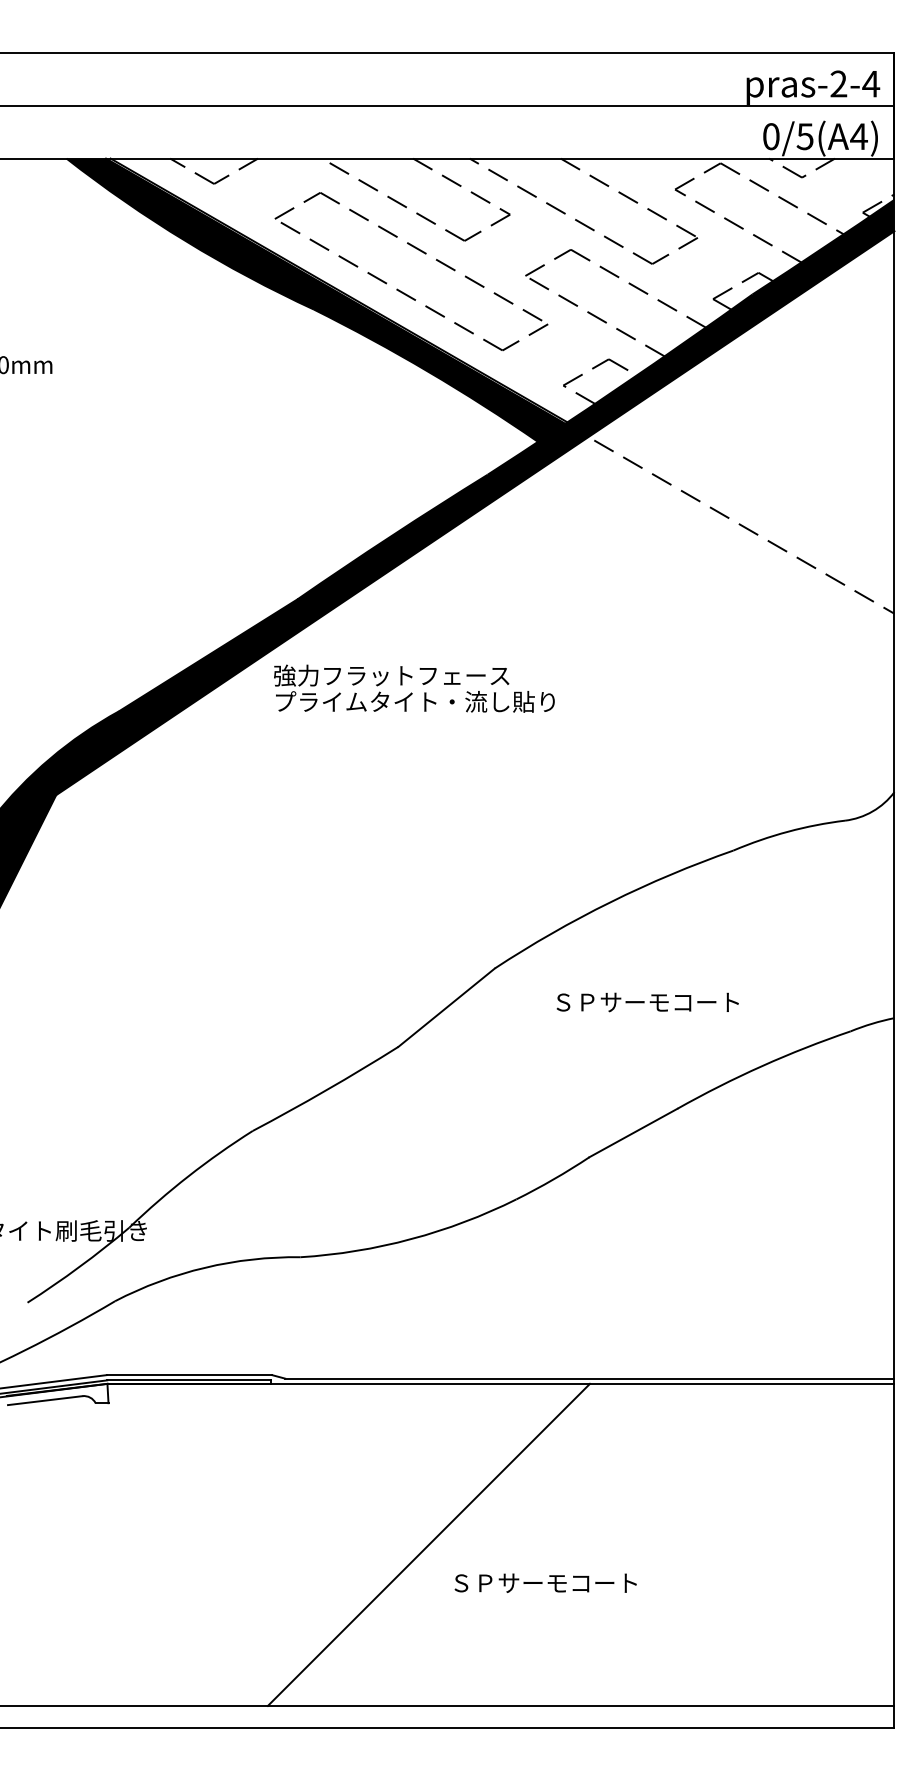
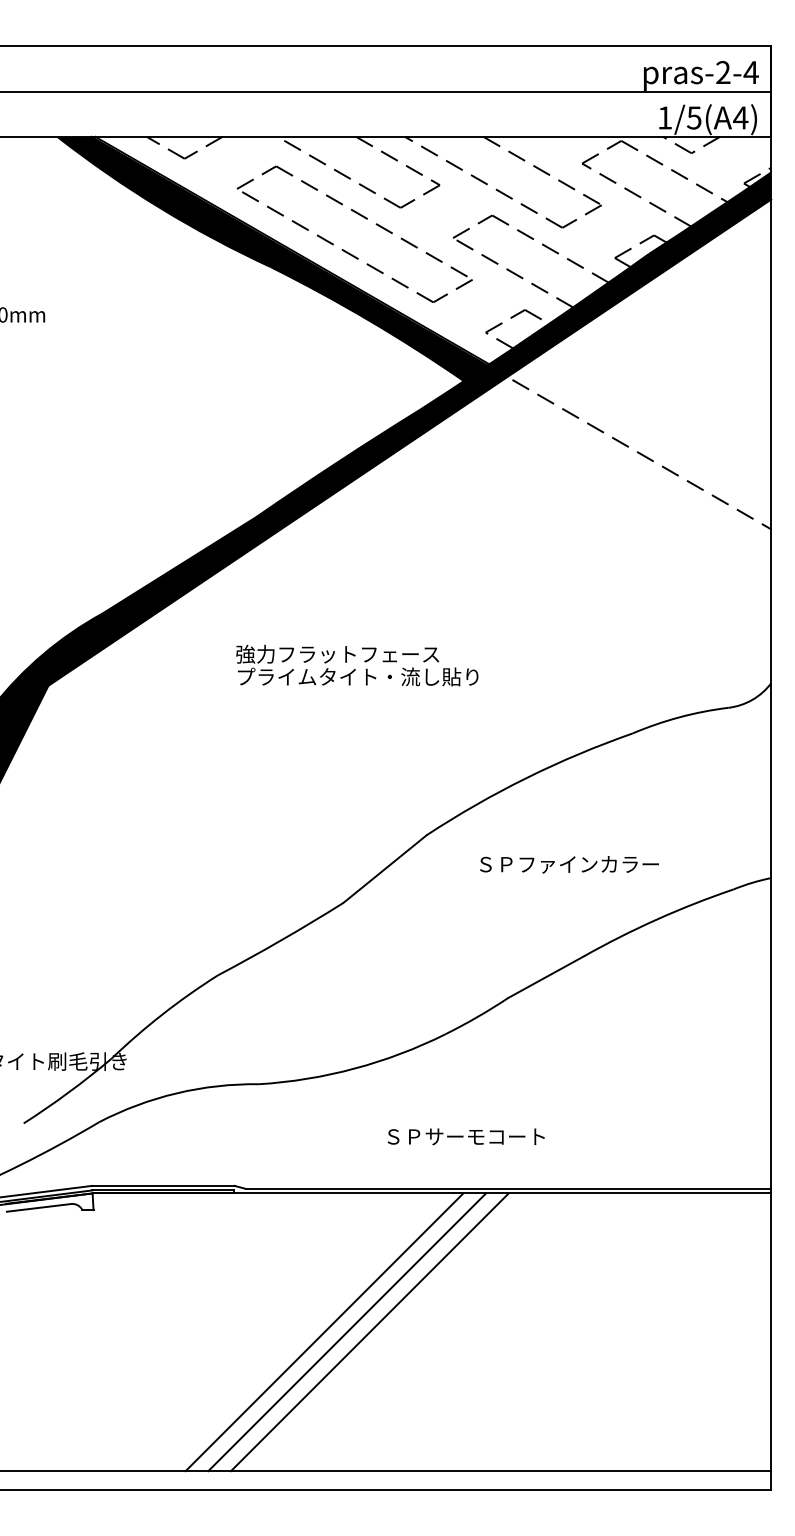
text: (771, 136) -> (665, 117), 0/5(A4) -> 1/5(A4)
text: (414, 688) -> (357, 665), moved
text: (682, 1002) -> (588, 864), ＳＰサーモコート -> ＳＰファインカラー
line: (376, 1544) -> (324, 1331), added
line: (402, 1544) -> (347, 1331), added
text: (545, 1582) -> (466, 1136), moved

